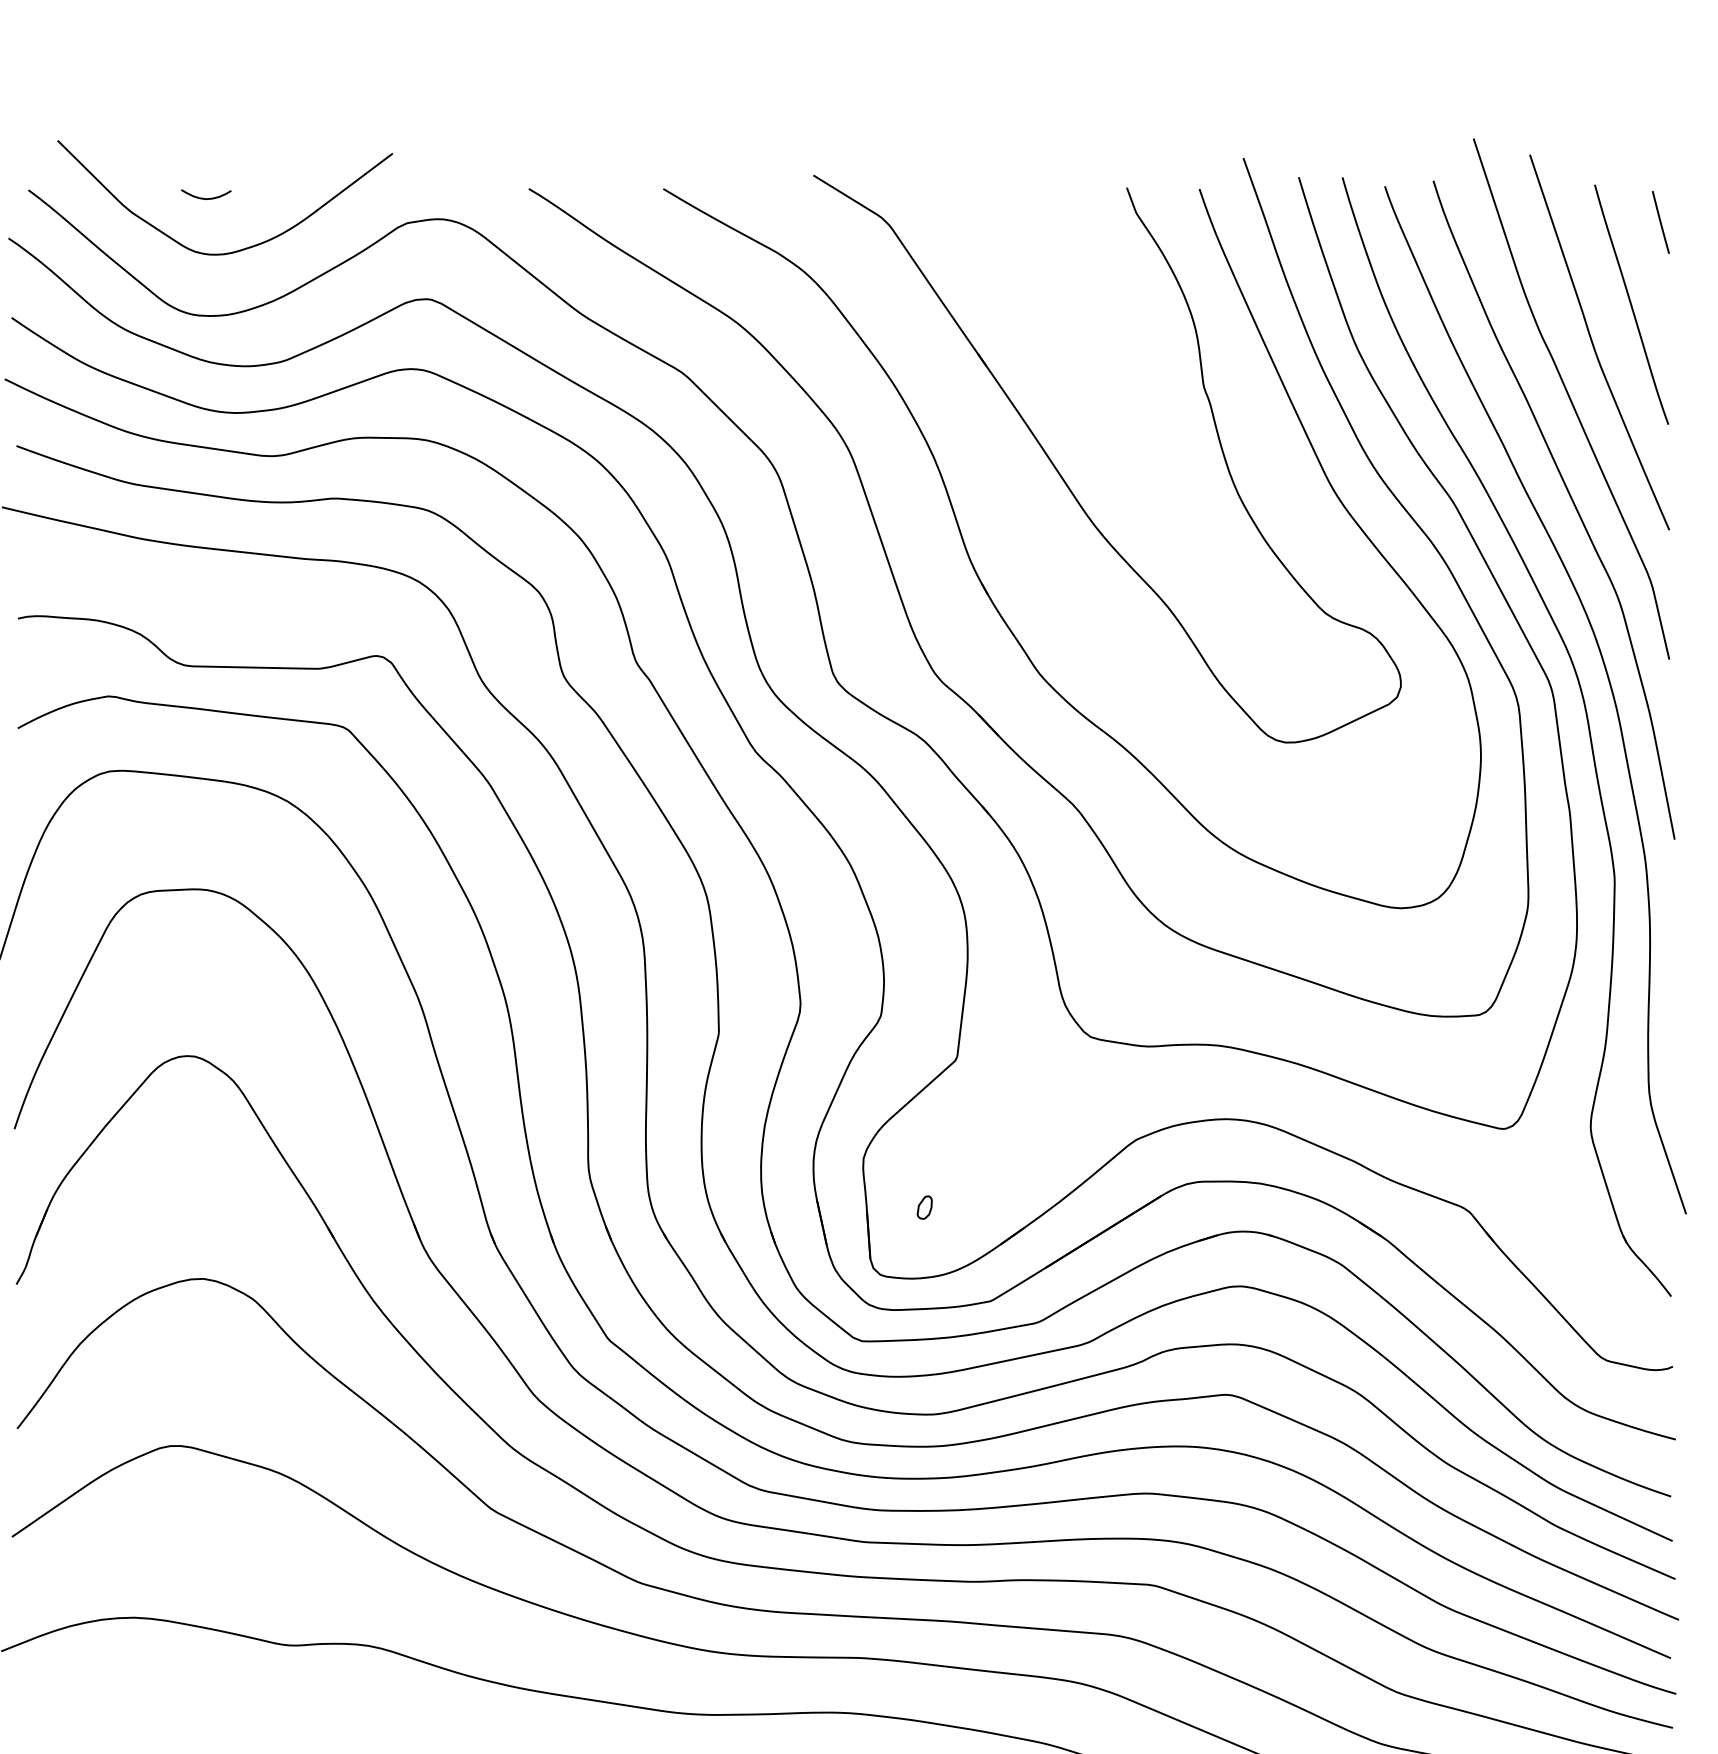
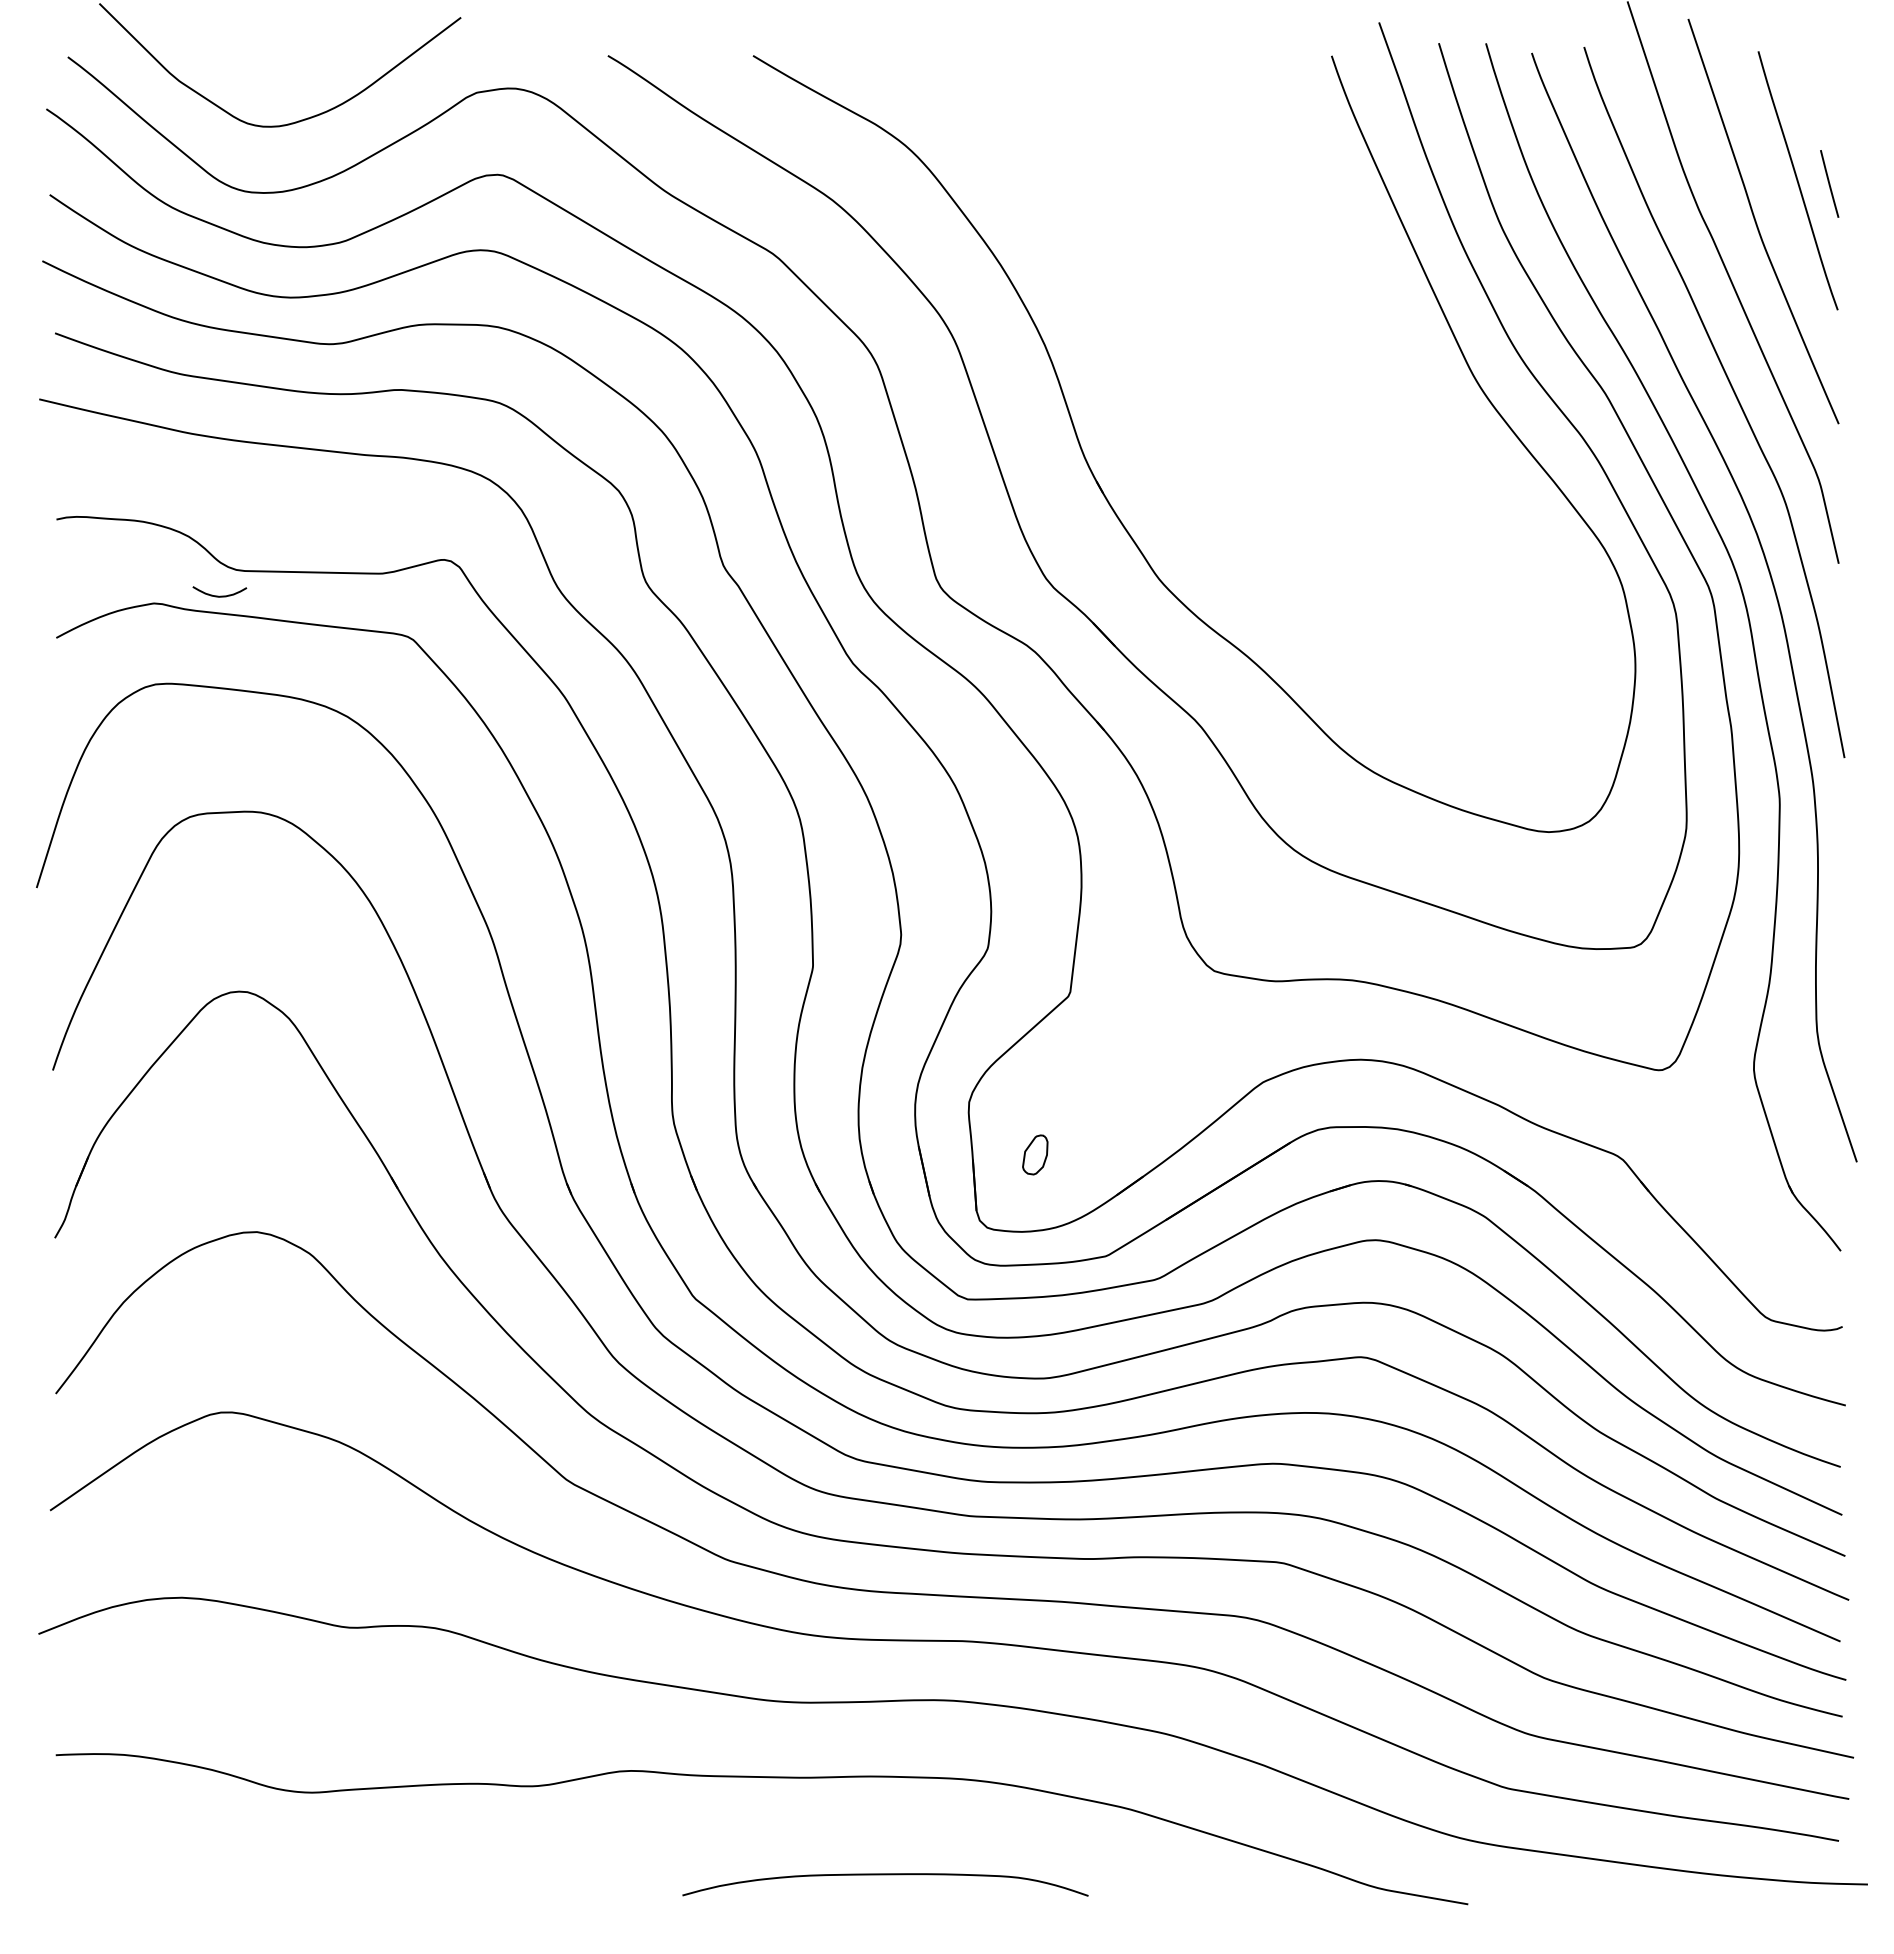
curve: (205, 197) -> (219, 595), moved
line: (1660, 222) -> (1829, 183), moved
part: (1065, 481) -> (1187, 371), removed
part: (924, 1207) -> (1034, 1155), size x1.6

